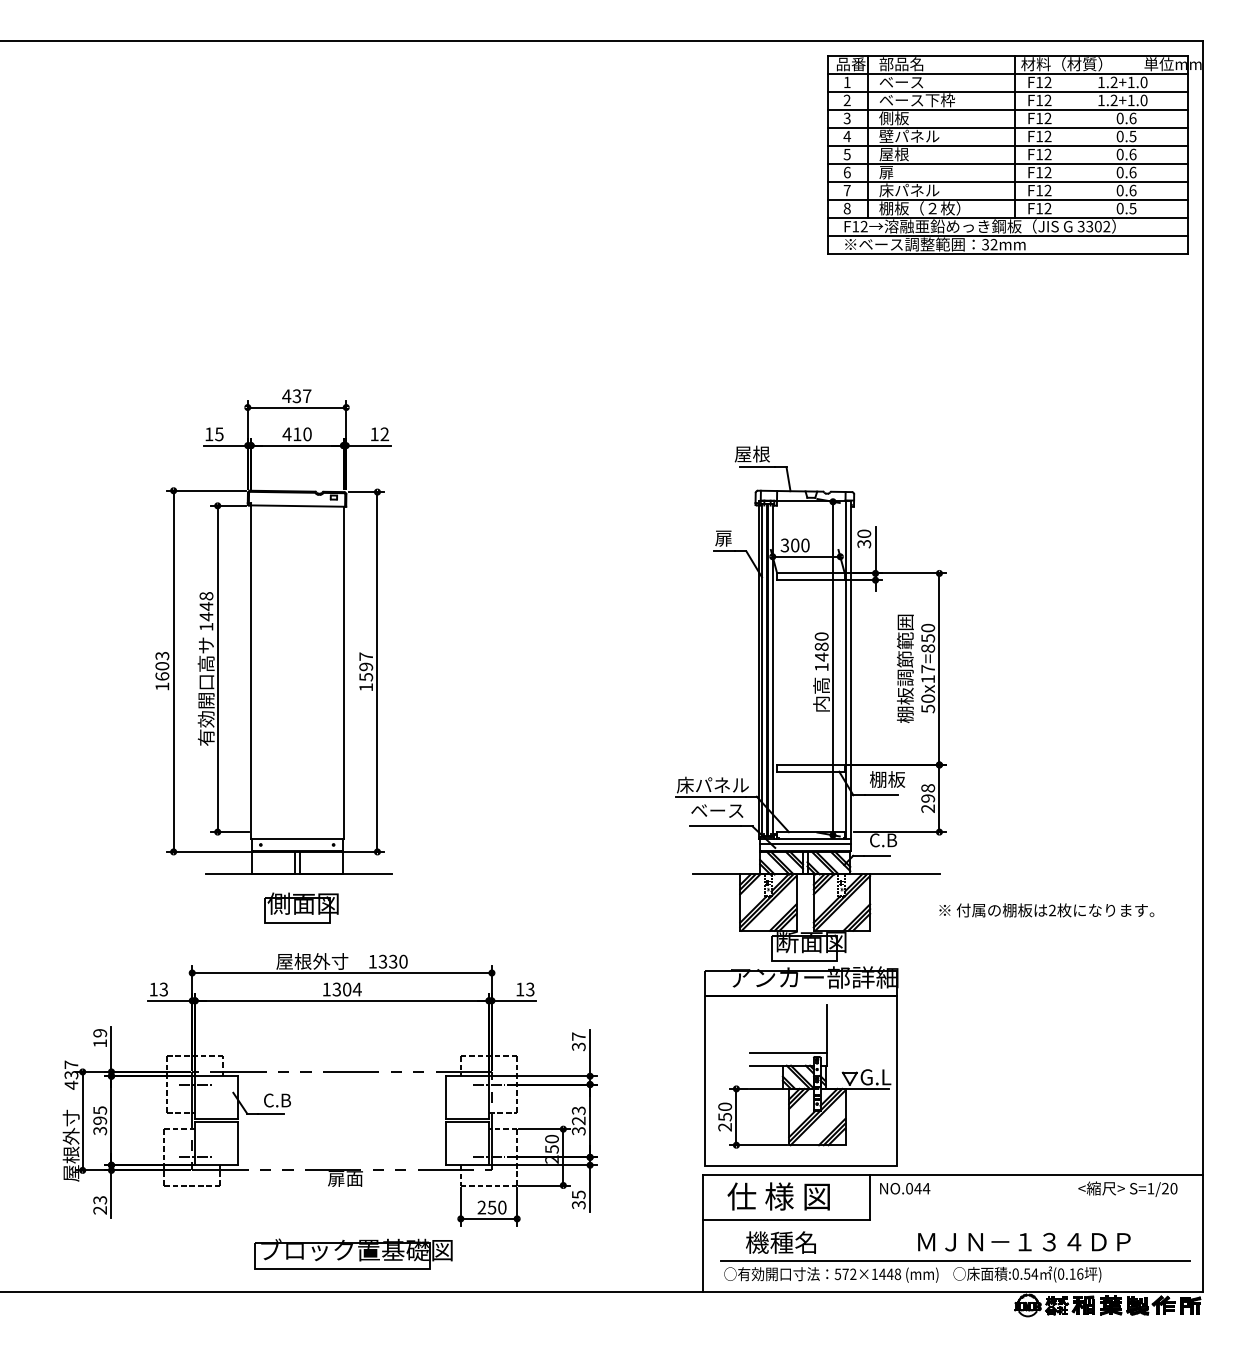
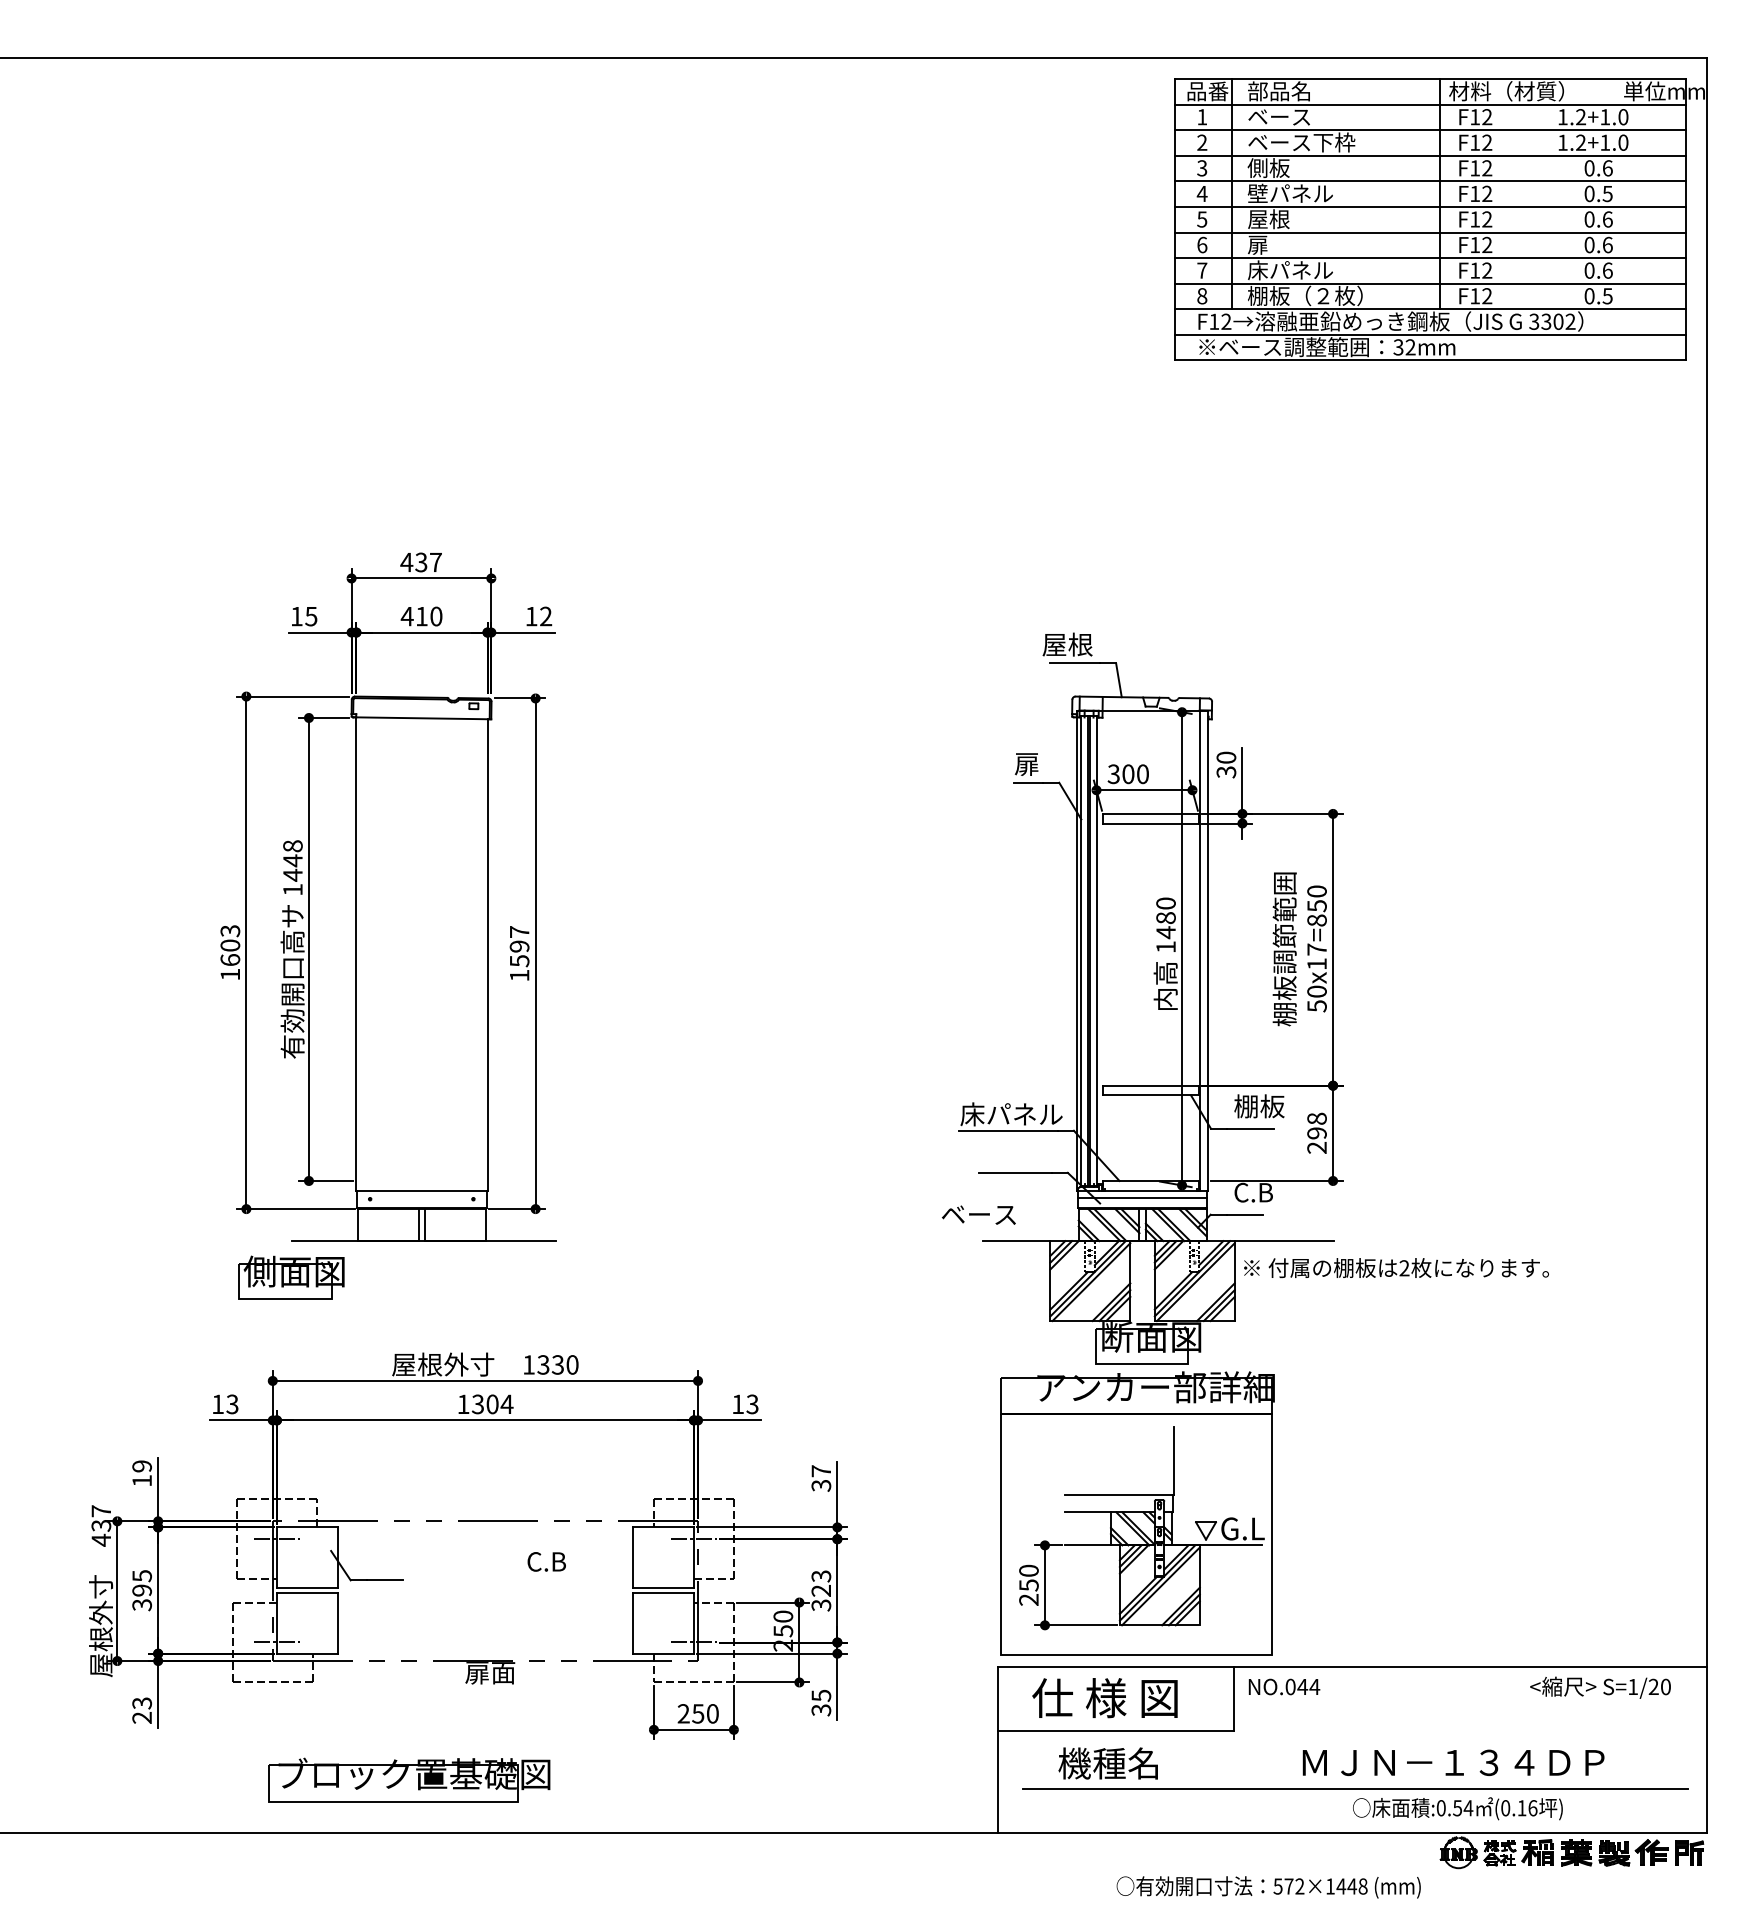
text: (717, 810) -> (978, 1214), moved
part: (301, 907) -> (291, 1277), moved
text: (1046, 909) -> (1396, 1267), moved
text: (277, 1100) -> (546, 1561), moved
part: (353, 1253) -> (409, 1779), moved
text: (831, 1275) -> (1268, 1887), moved

